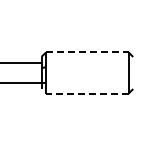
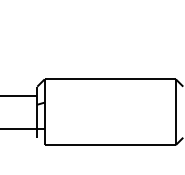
line: (87, 52) -> (110, 79), dashed -> solid
line: (86, 93) -> (108, 144), dashed -> solid

